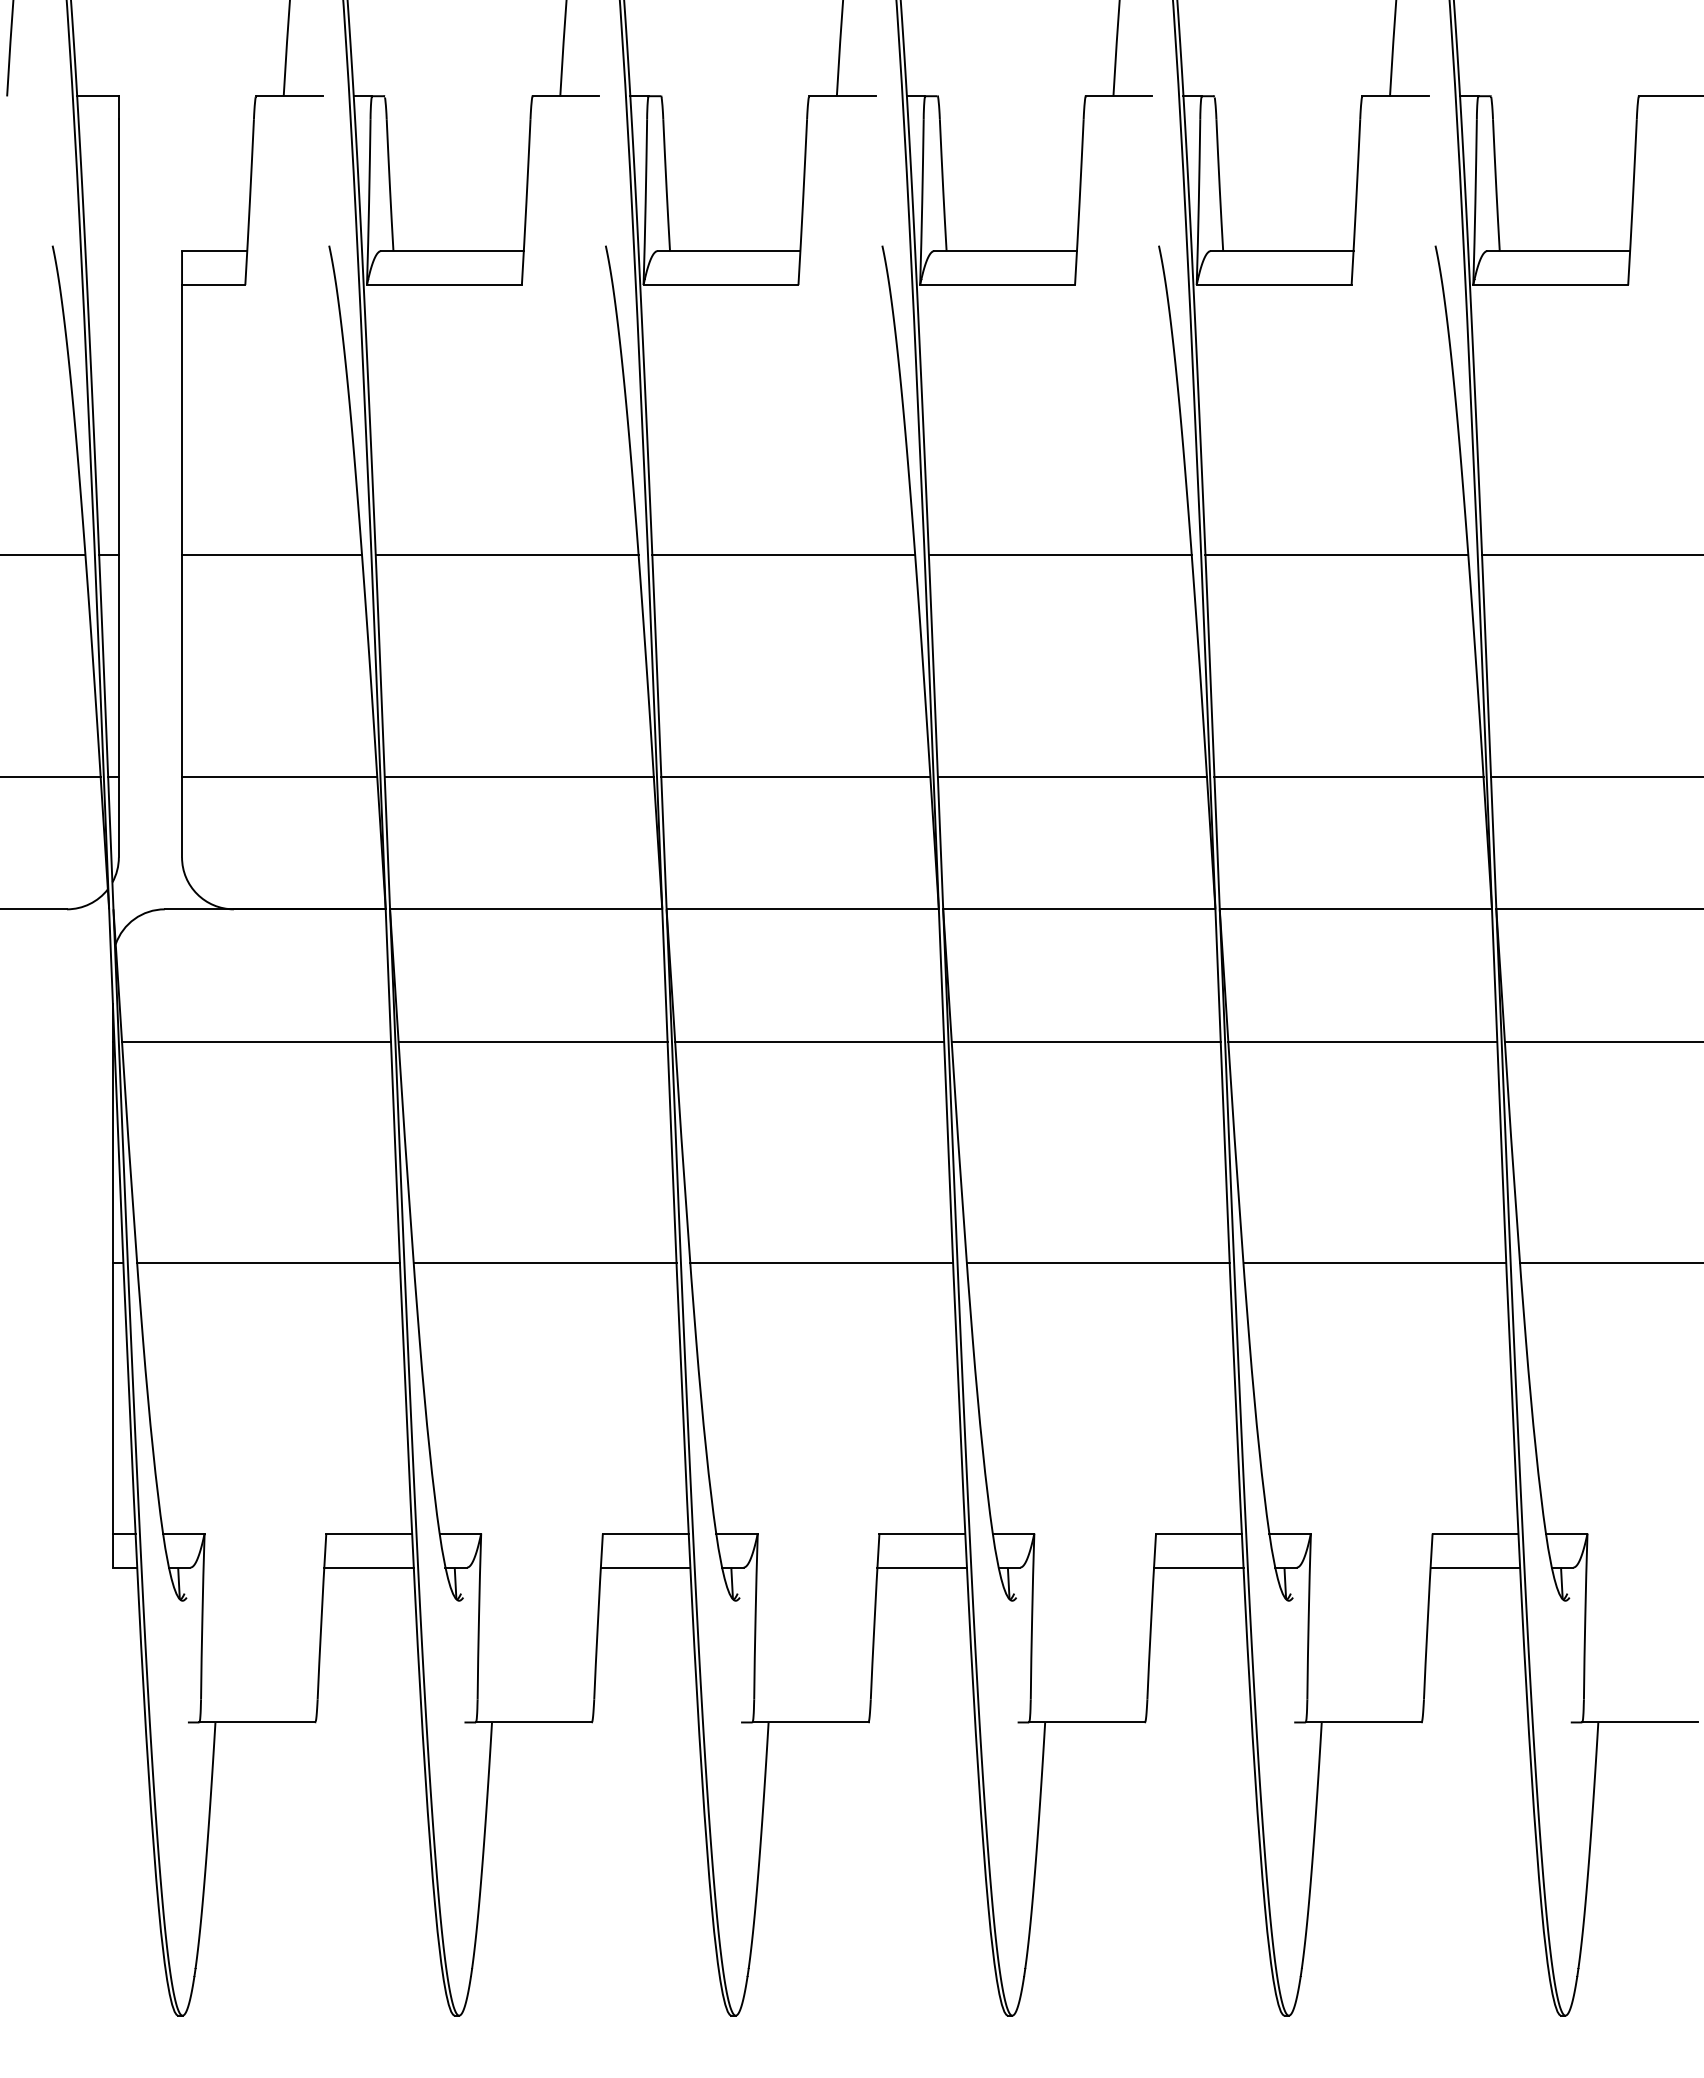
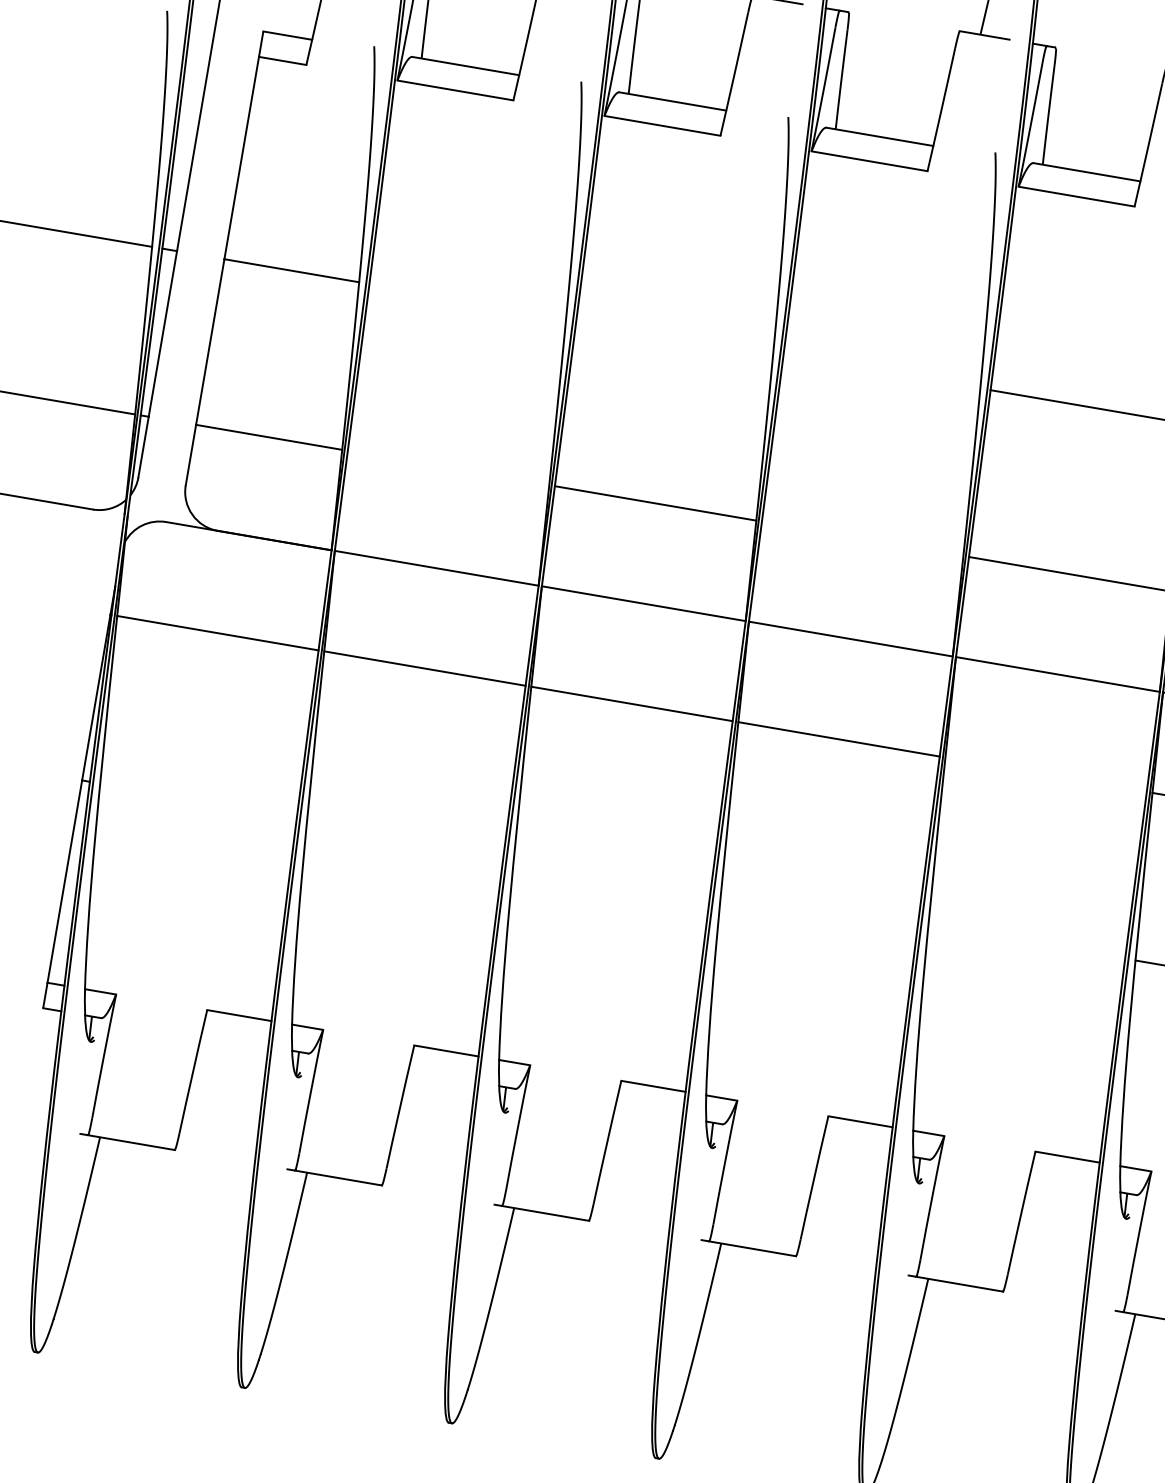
line: (506, 555) -> (467, 300), removed
line: (783, 555) -> (674, 336), removed
line: (1059, 555) -> (881, 371), removed
line: (518, 776) -> (448, 467), removed
line: (1071, 776) -> (862, 538), removed
line: (1362, 1042) -> (1045, 775), removed
line: (268, 1263) -> (198, 800), removed
line: (544, 1263) -> (405, 835), removed
line: (821, 1263) -> (612, 871), removed
line: (1097, 1263) -> (819, 906), removed
line: (1374, 1263) -> (1026, 941), removed
line: (368, 1567) -> (234, 1040), removed
line: (645, 1567) -> (441, 1076), removed
line: (921, 1567) -> (648, 1111), removed
line: (1198, 1567) -> (855, 1147), removed
line: (1475, 1567) -> (1063, 1182), removed

